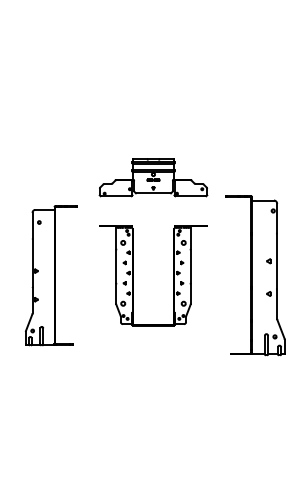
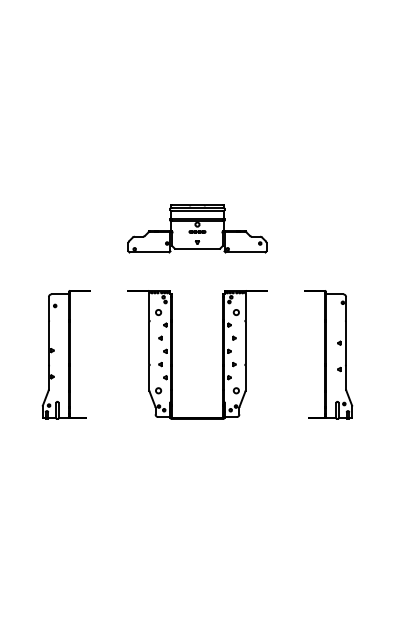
part: (51, 275) -> (66, 354), size x0.71
part: (255, 275) -> (328, 354), size x0.62

